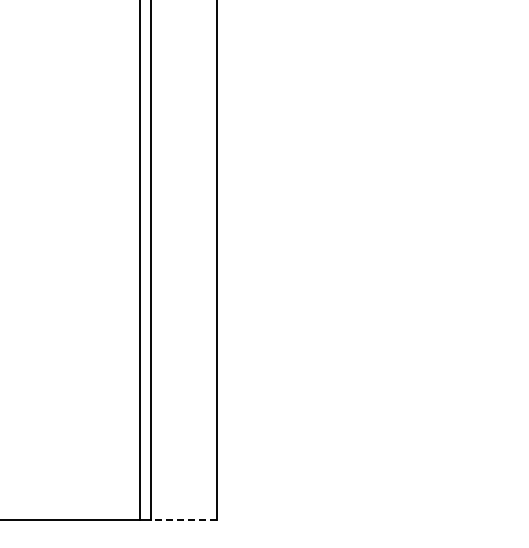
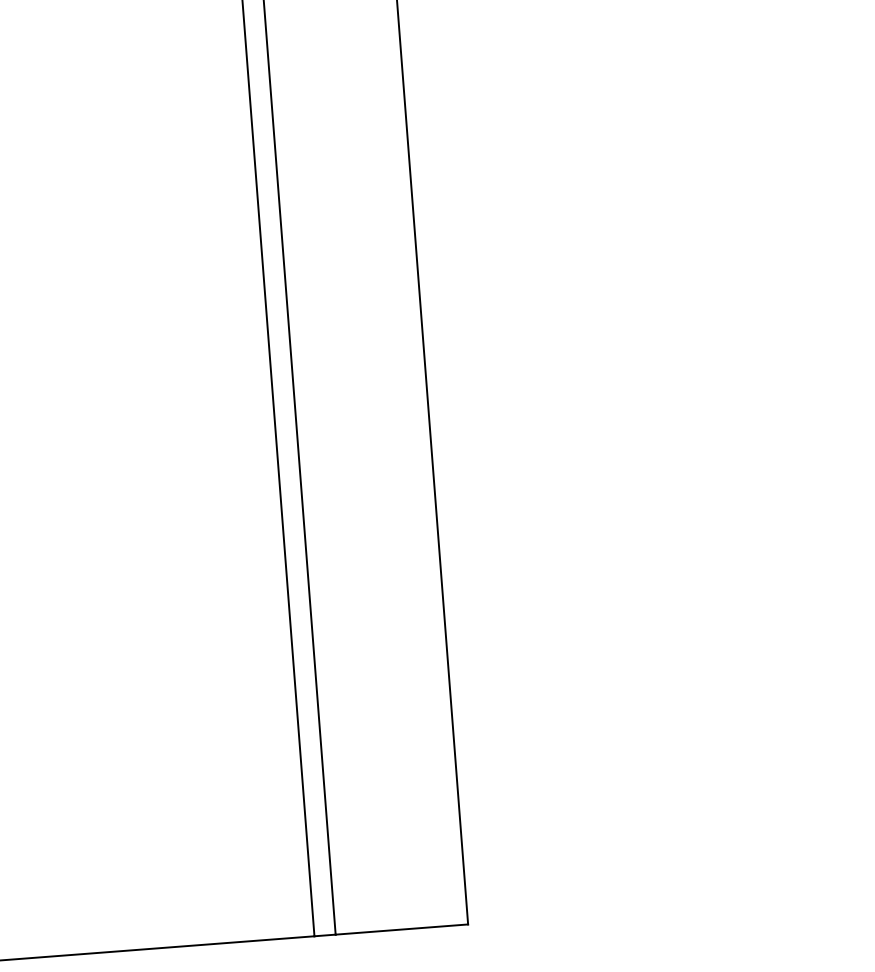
line: (183, 520) -> (400, 930), dashed -> solid

